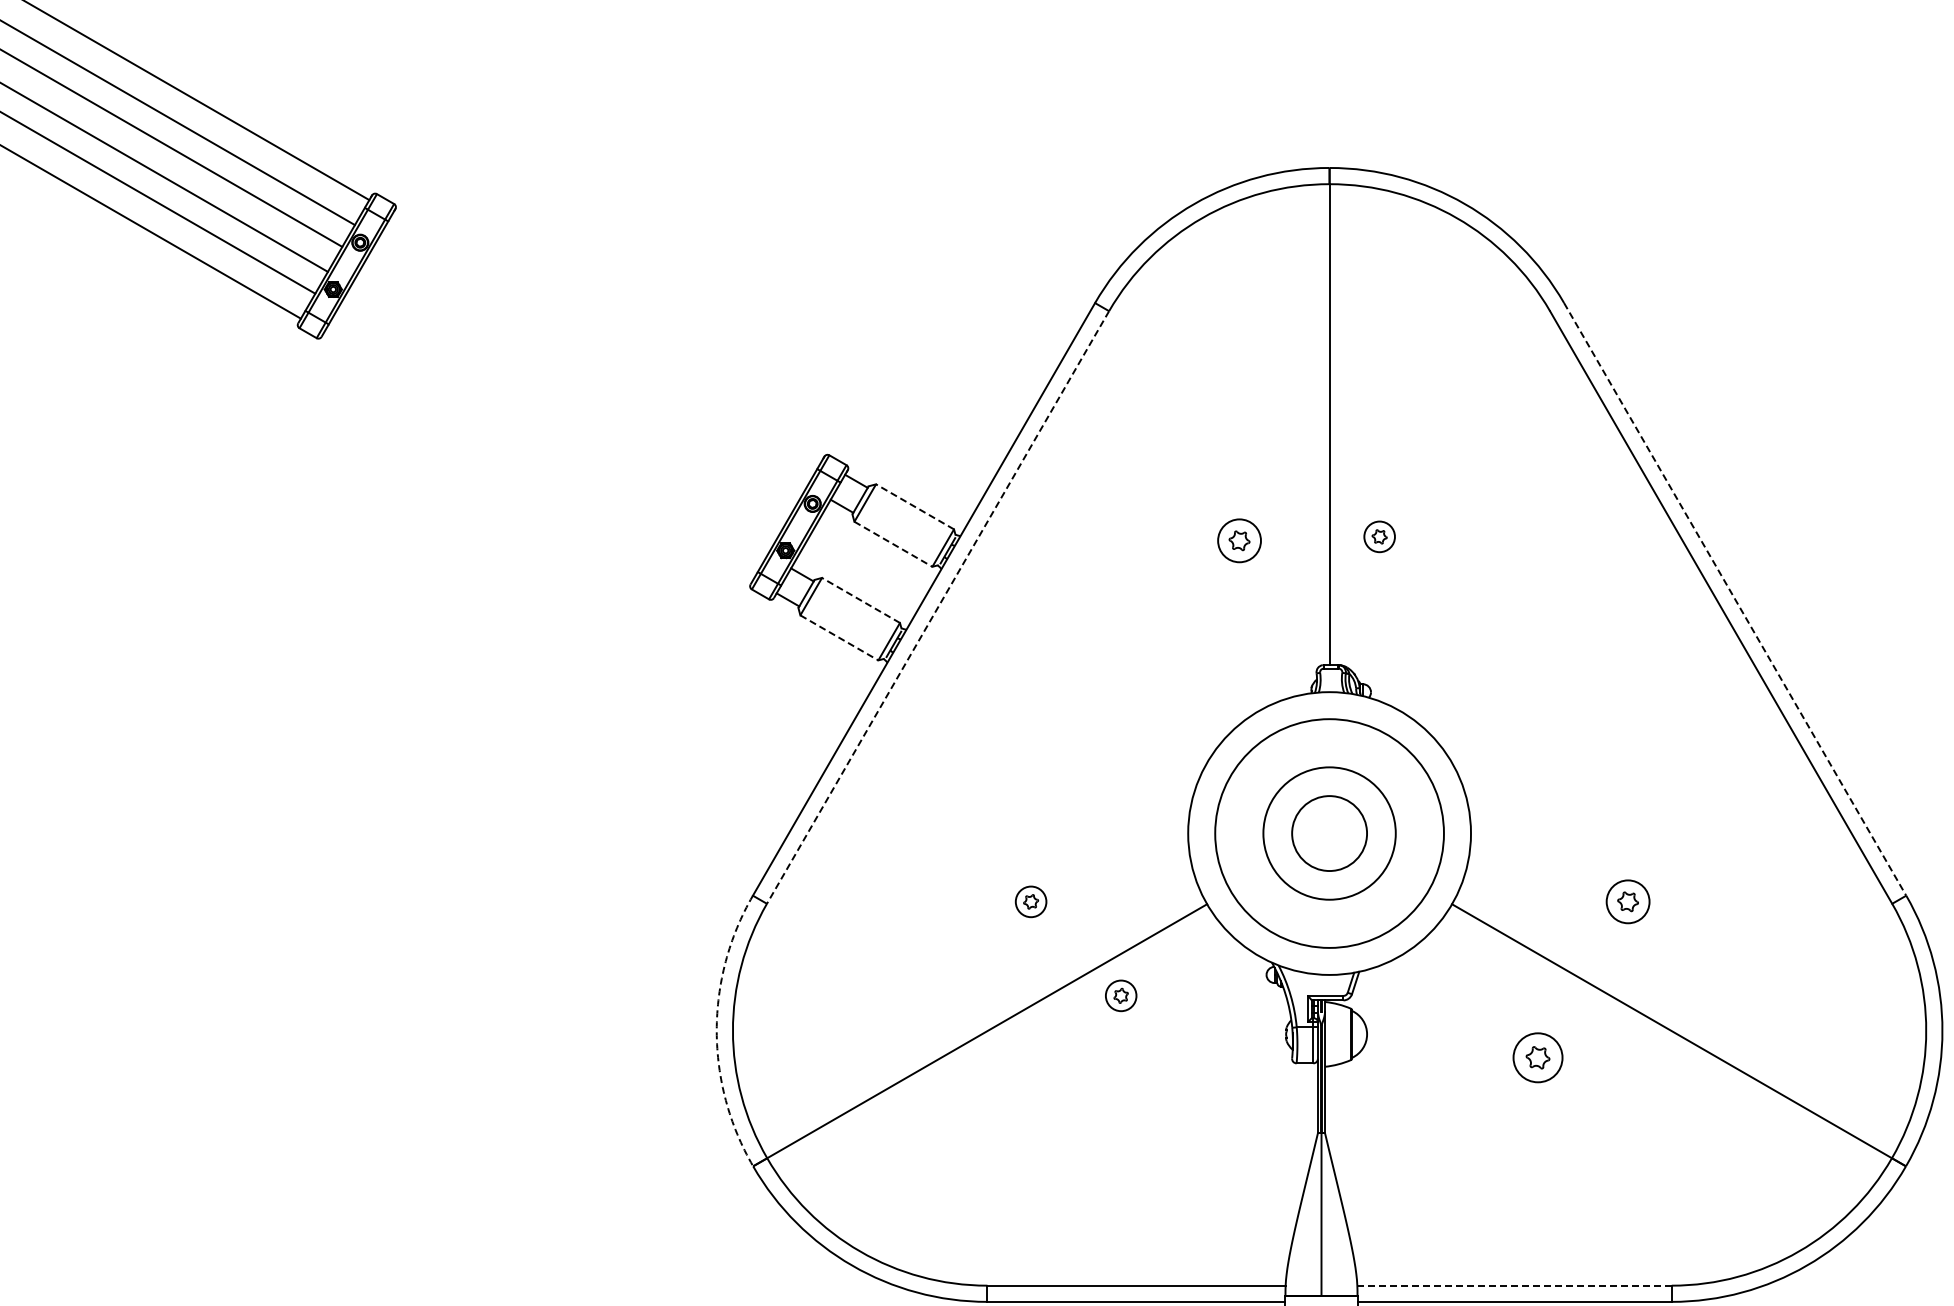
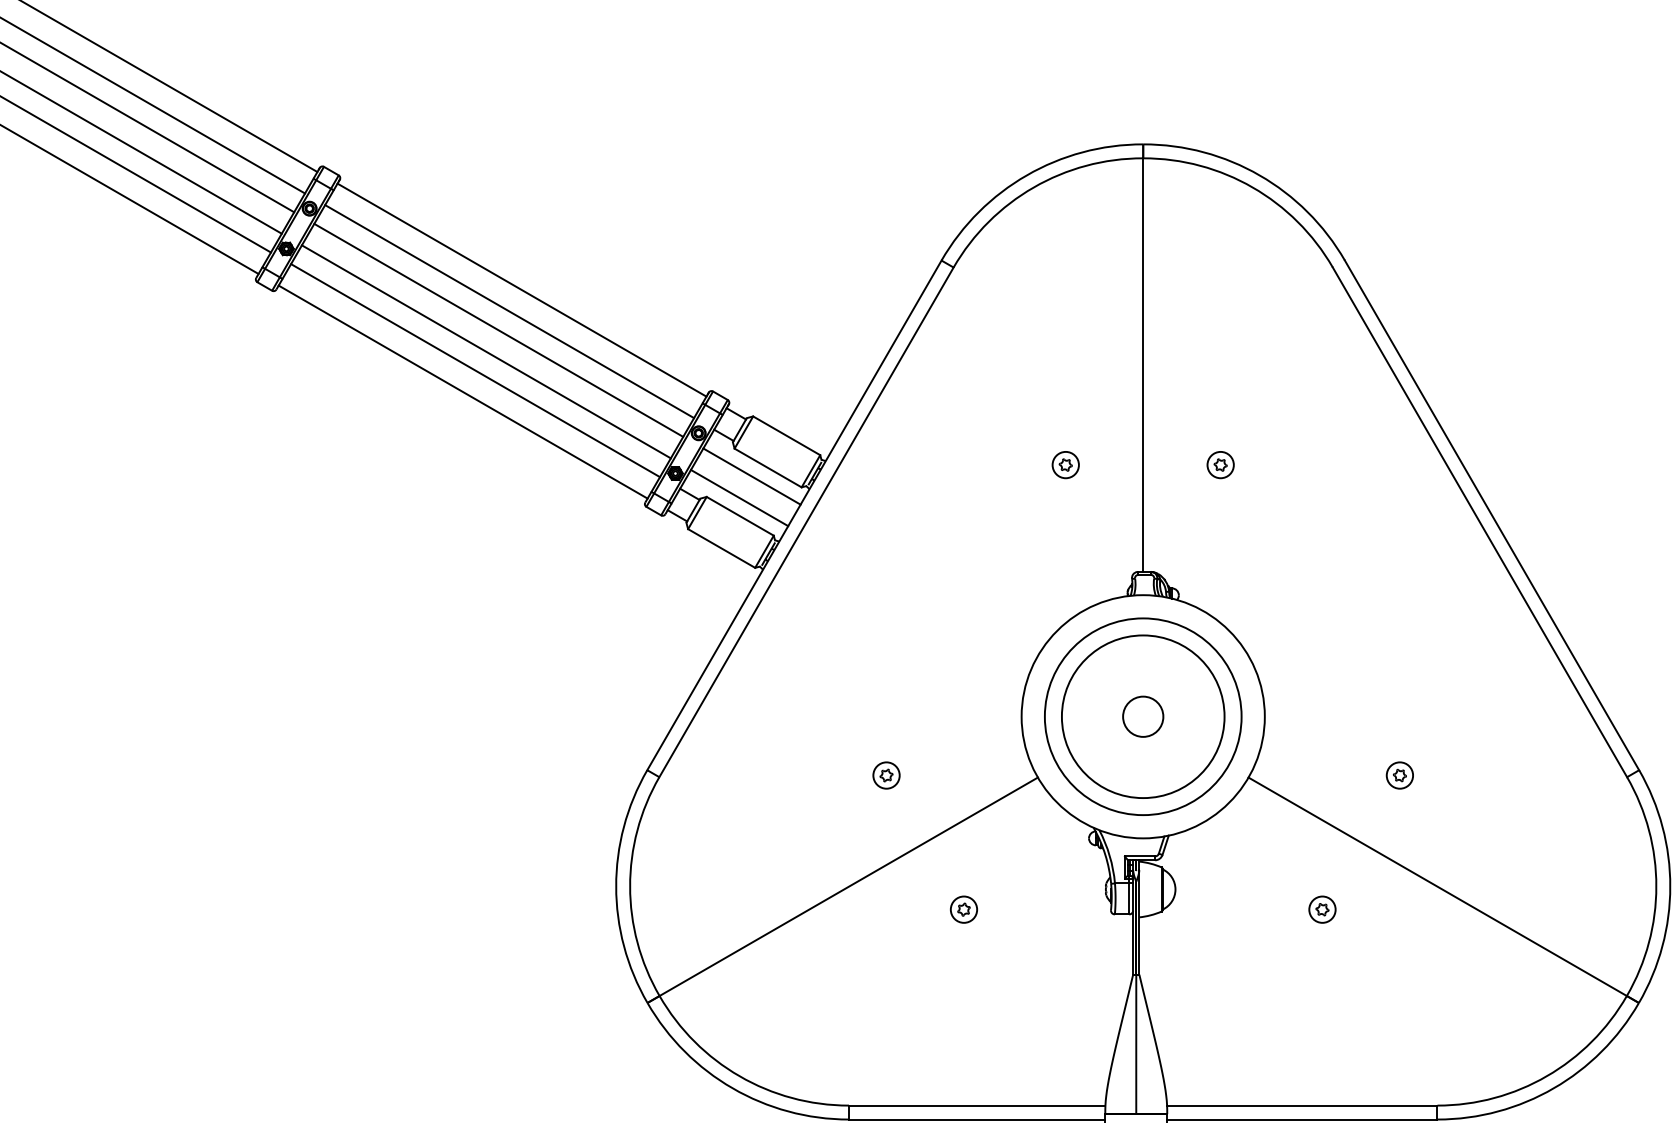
line: (606, 337) -> (521, 290), added
line: (592, 362) -> (509, 311), added
line: (579, 384) -> (498, 330), added
line: (565, 409) -> (486, 352), added
line: (552, 430) -> (474, 370), added
line: (538, 455) -> (462, 391), added
line: (914, 506) -> (786, 435), dashed -> solid
part: (1379, 536) -> (1220, 464), moved
part: (1239, 540) -> (1065, 464), size x0.71
line: (893, 544) -> (768, 468), dashed -> solid
line: (874, 553) -> (751, 475), added
line: (859, 578) -> (738, 497), added
line: (1735, 599) -> (1492, 515), dashed -> solid
line: (860, 600) -> (739, 516), dashed -> solid
line: (937, 607) -> (806, 522), dashed -> solid
line: (839, 638) -> (721, 549), dashed -> solid
circle: (1329, 833) -> (1143, 716), size x0.62
circle: (1329, 833) -> (1143, 716), size x1.43
part: (1627, 901) -> (1399, 775), size x0.71
part: (1121, 995) -> (964, 909), moved
arc: (716, 1031) -> (615, 887), dashed -> solid
part: (1537, 1057) -> (1322, 909), size x0.62
line: (1515, 1285) -> (1303, 1105), dashed -> solid

